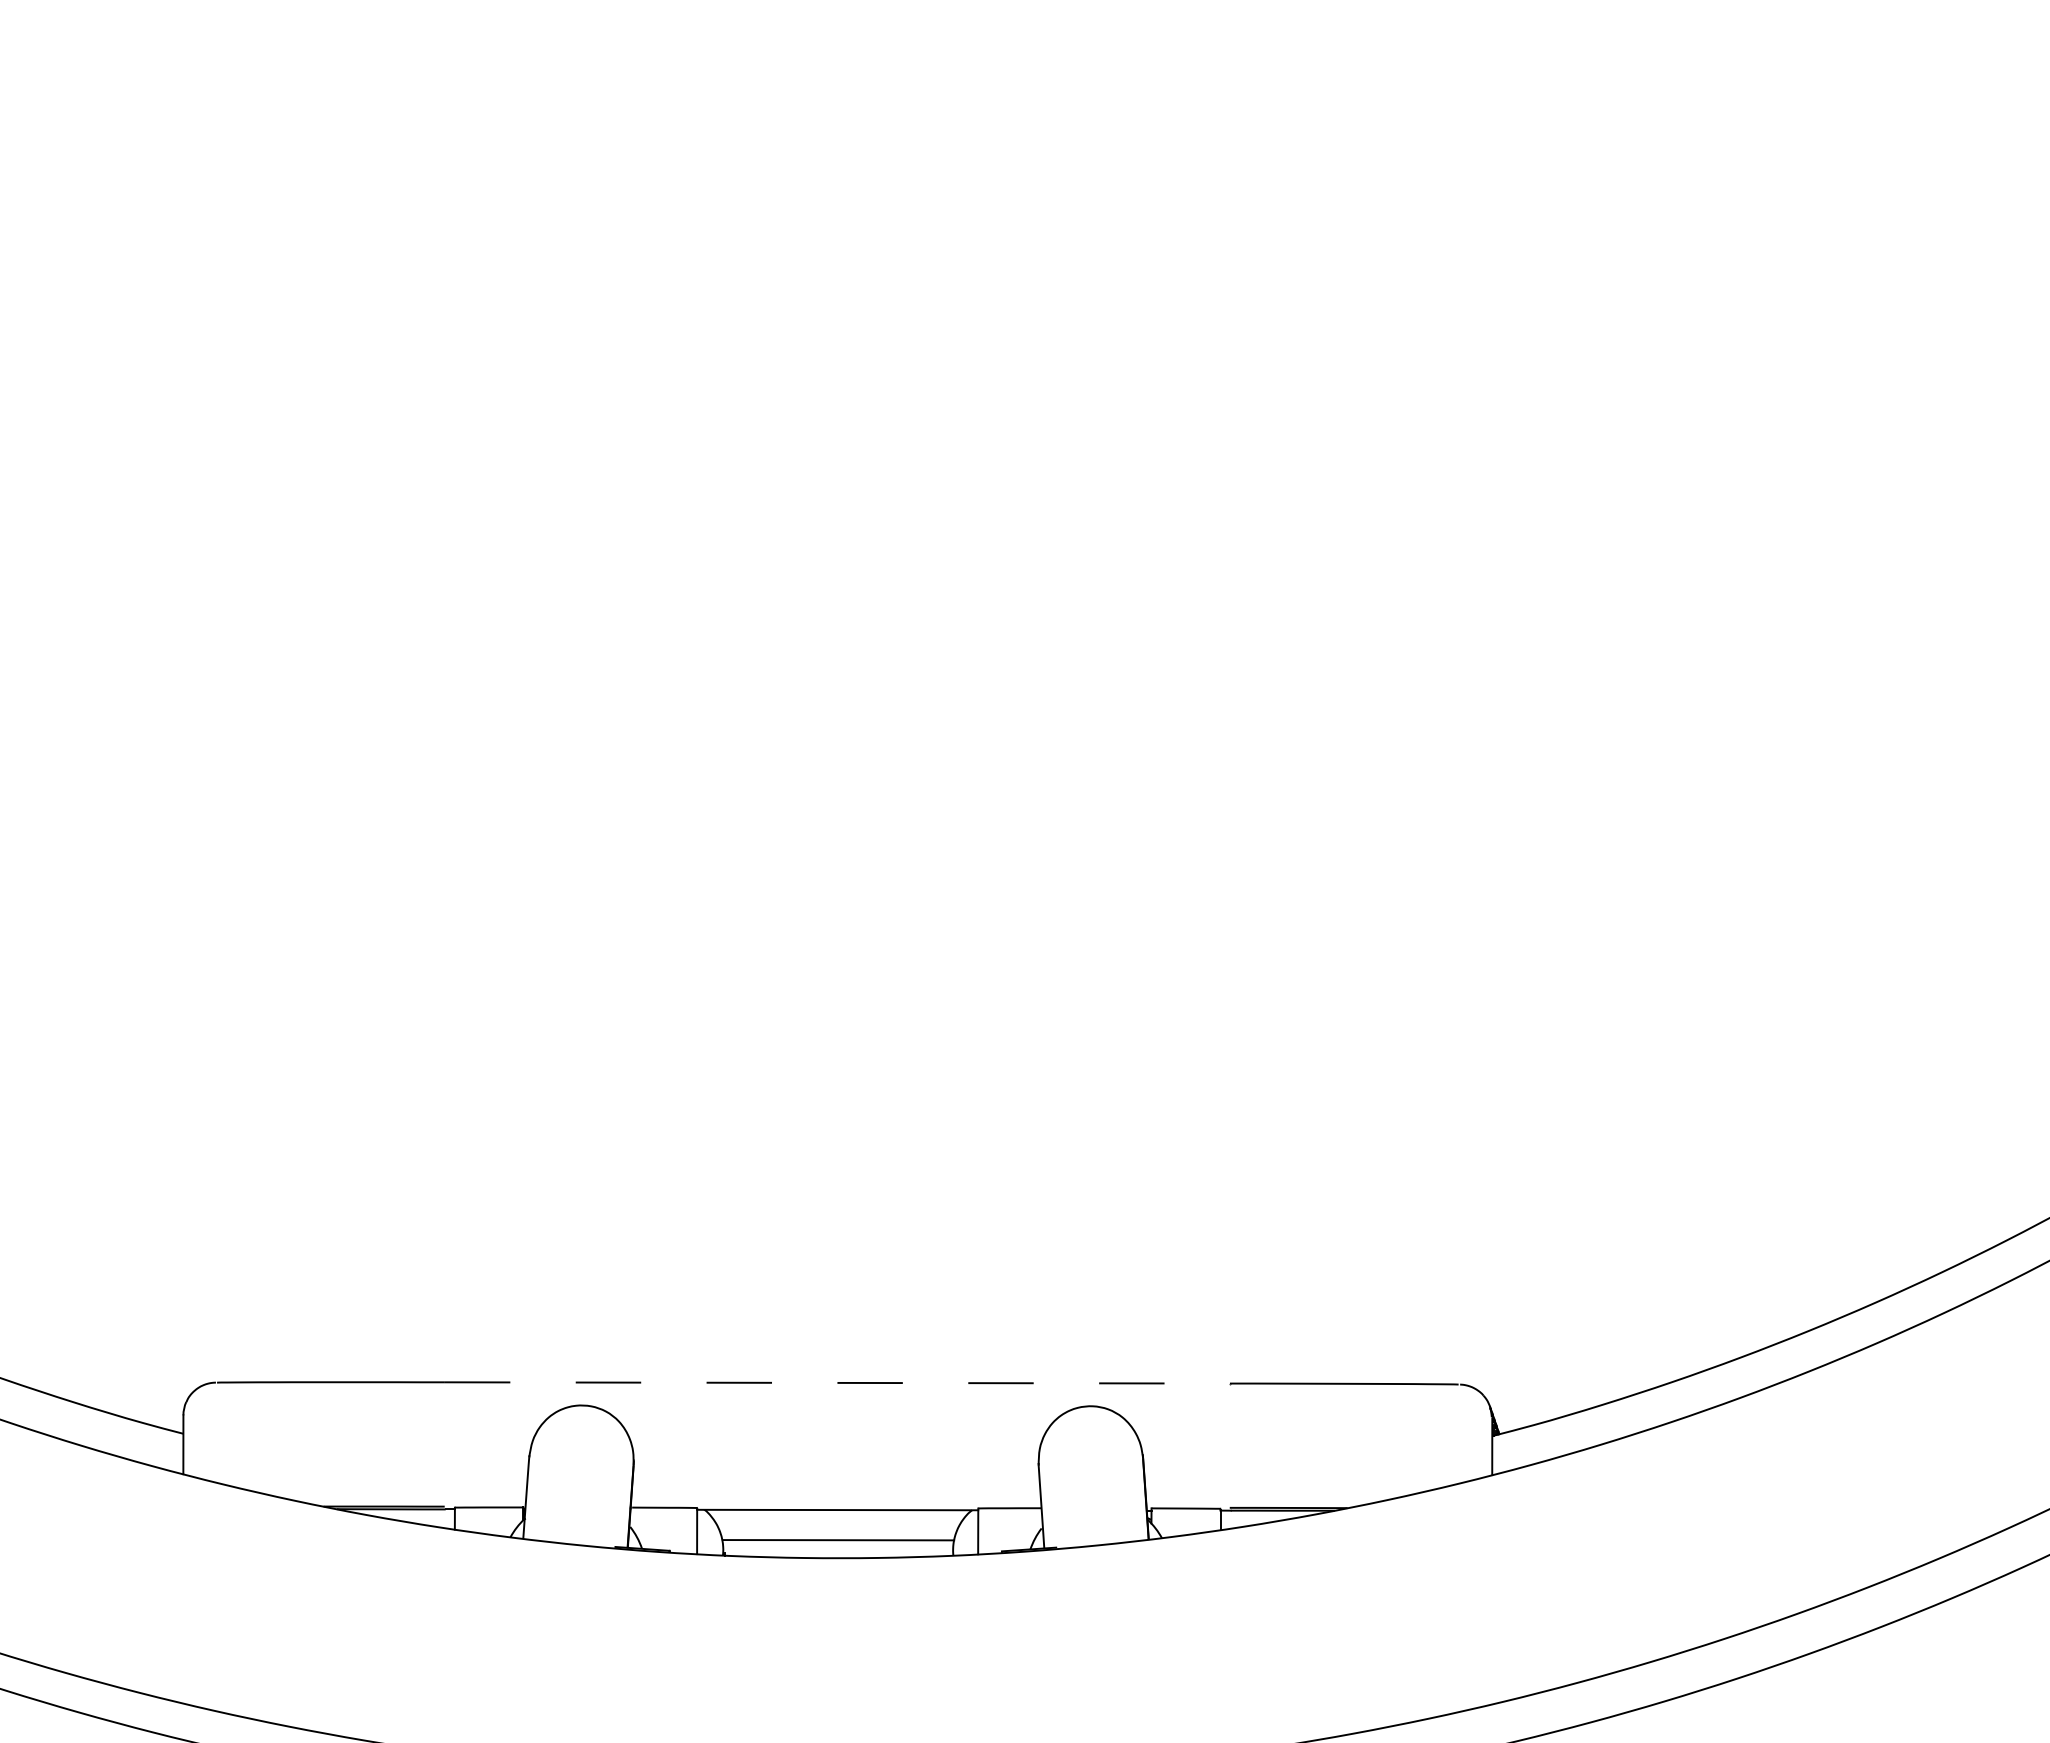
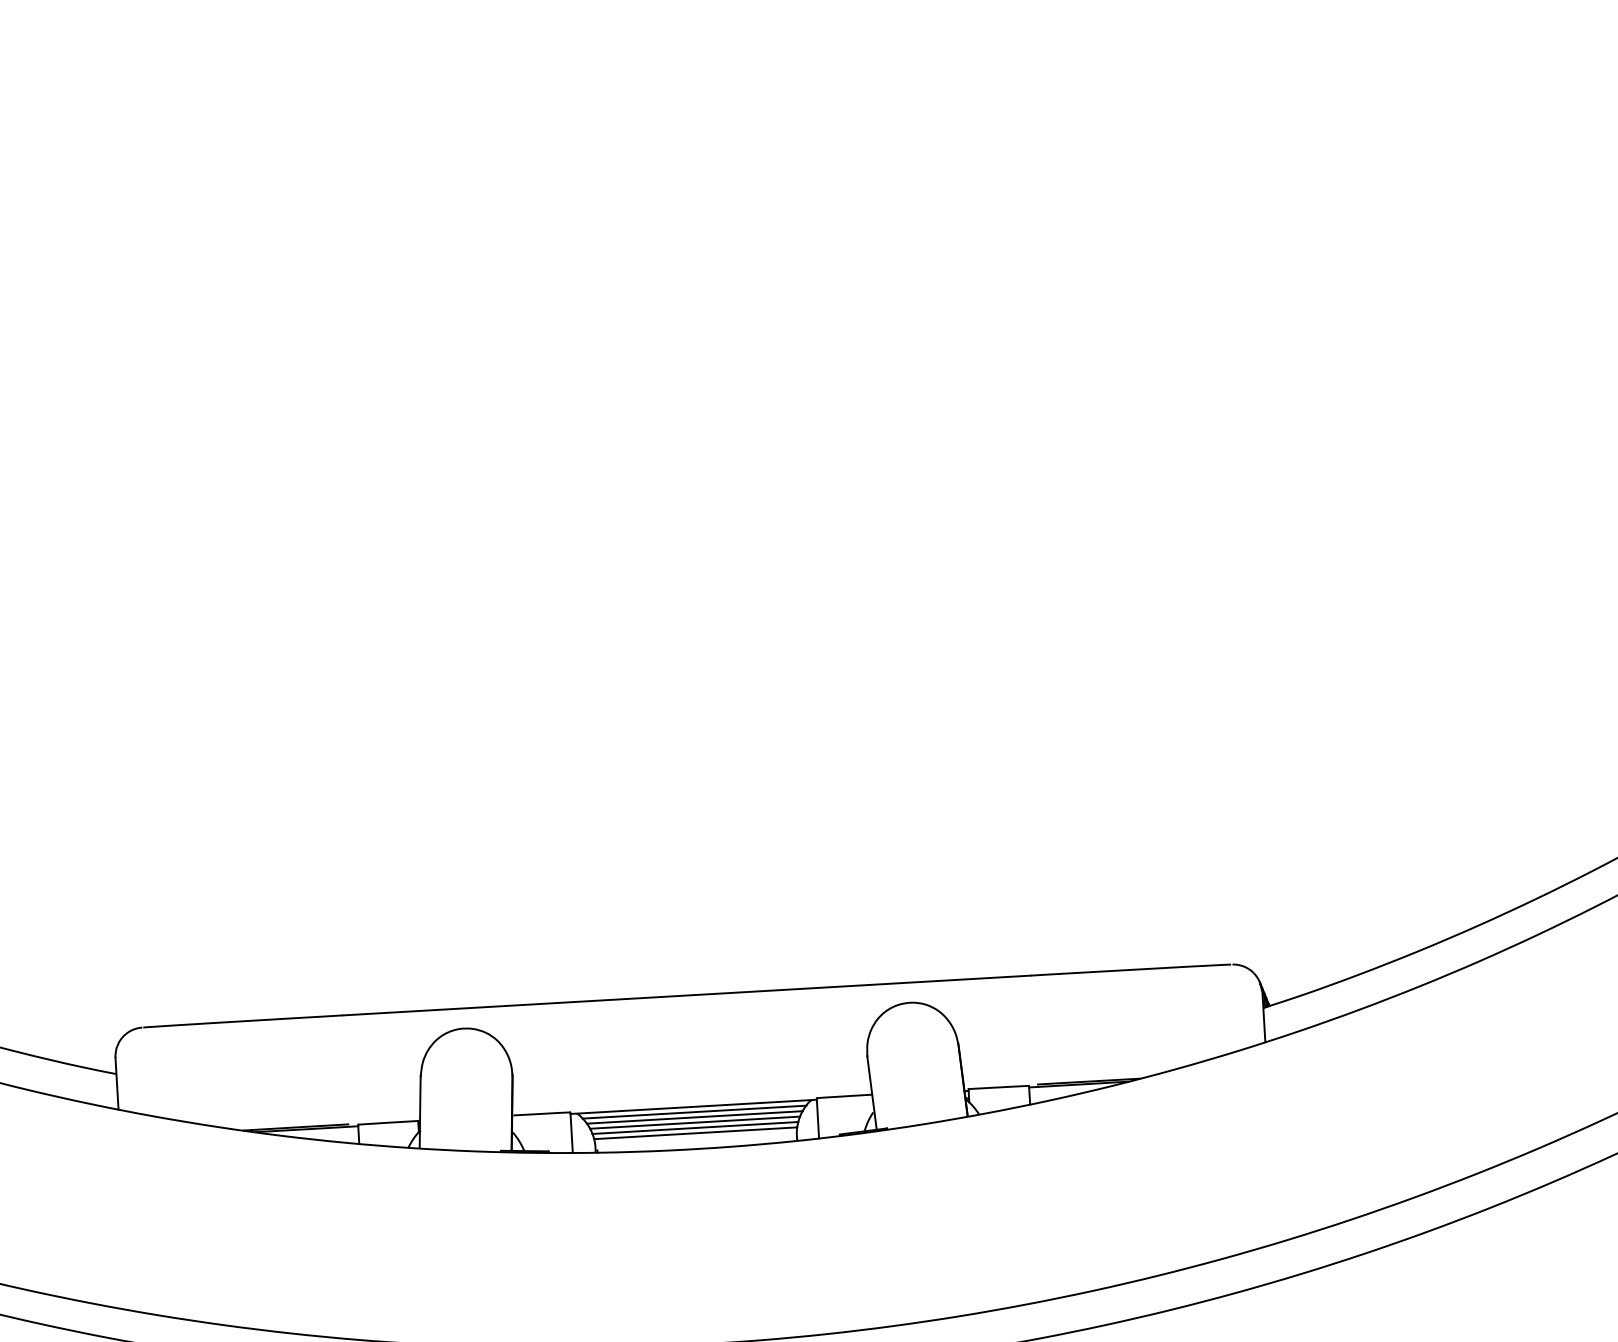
line: (837, 1382) -> (686, 995), dashed -> solid
line: (837, 1515) -> (693, 1111), added
line: (838, 1521) -> (694, 1116), added
line: (838, 1527) -> (695, 1122), added
line: (837, 1534) -> (694, 1128), added

